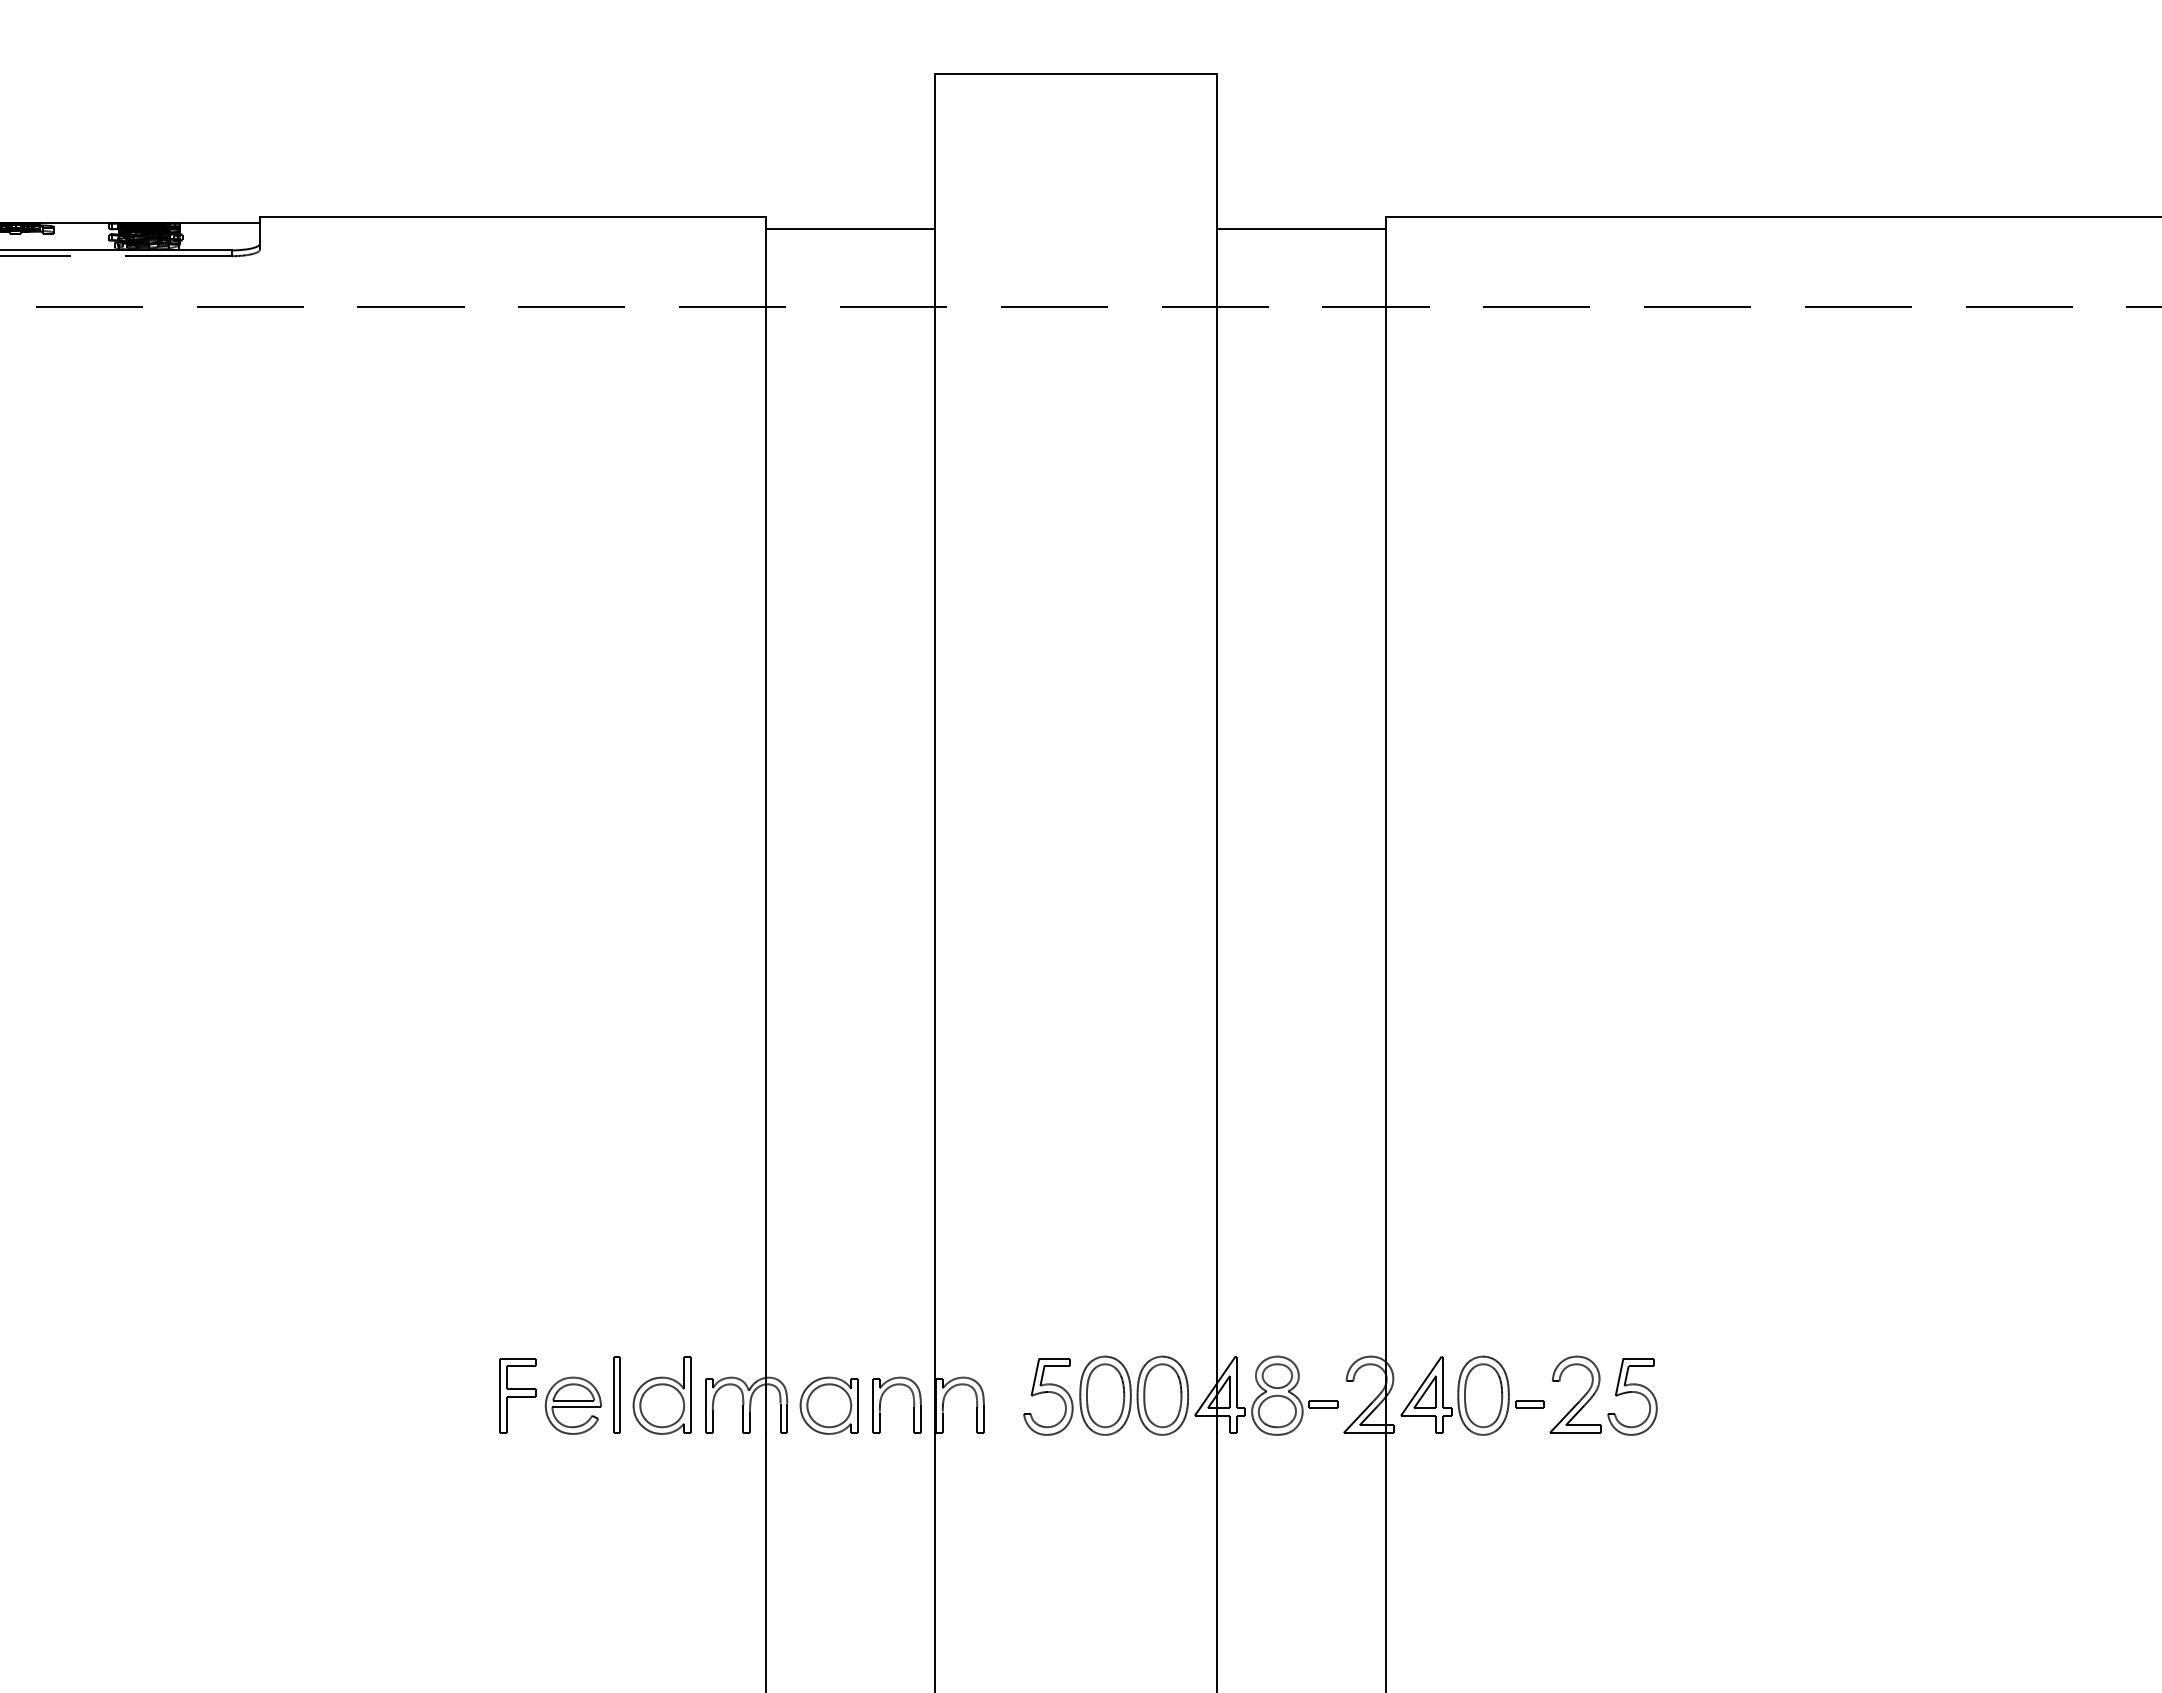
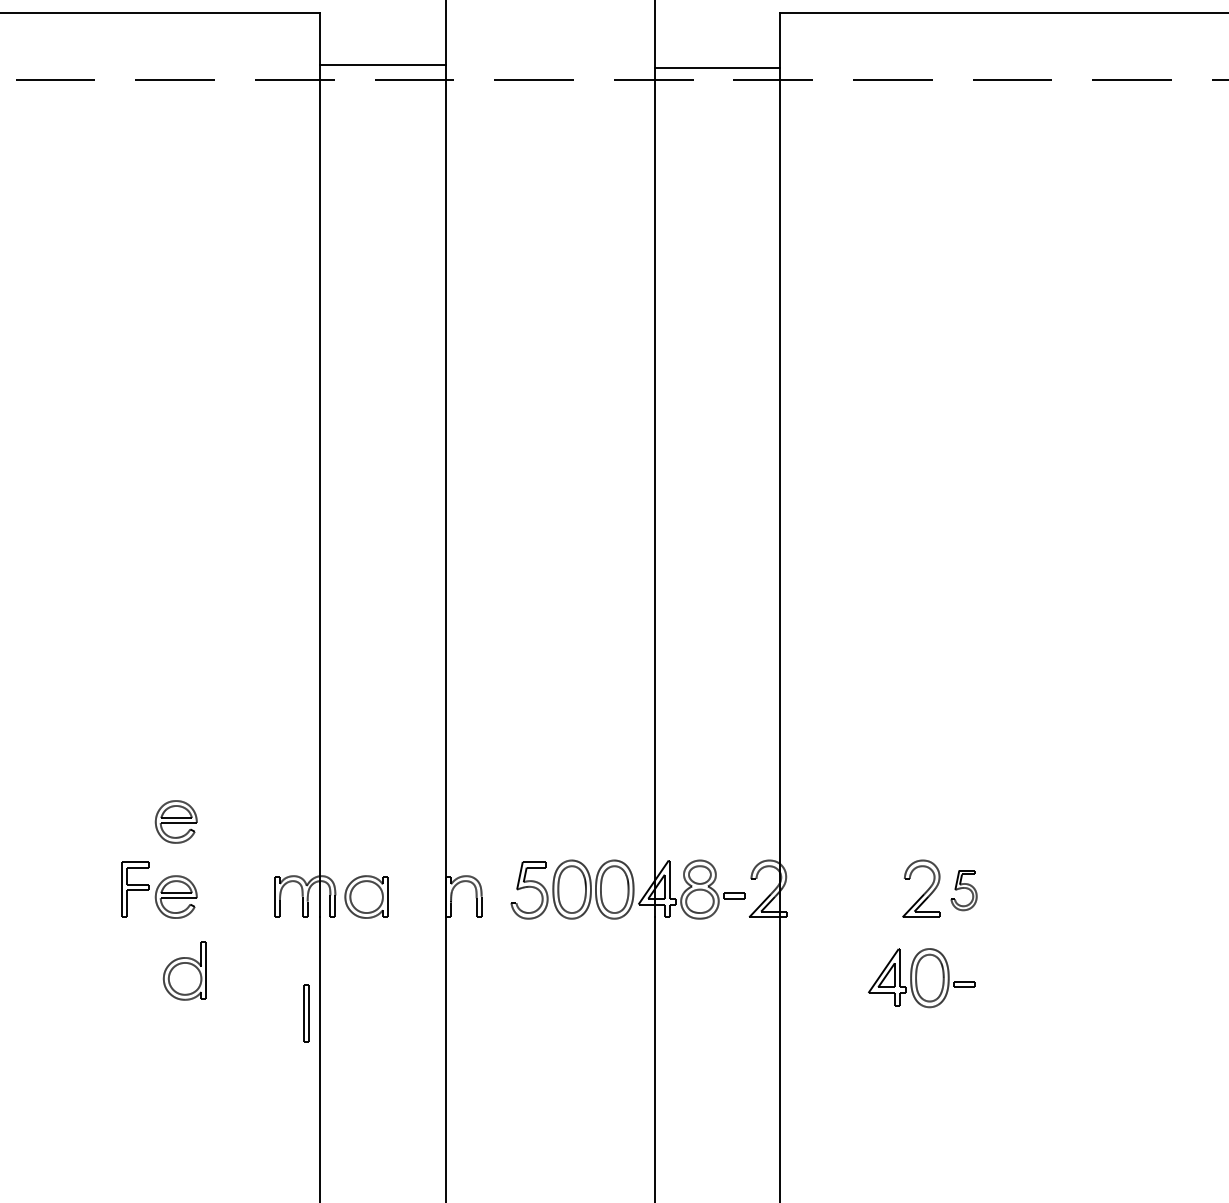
line: (850, 228) -> (382, 65), moved
line: (1300, 228) -> (717, 67), moved
part: (572, 1304) -> (175, 821), added
part: (616, 1394) -> (306, 1012), moved
part: (661, 1395) -> (184, 971), moved
part: (1472, 1395) -> (921, 977), moved
part: (1632, 1396) -> (964, 890), size x0.7
part: (881, 1402) -> (405, 894), removed

